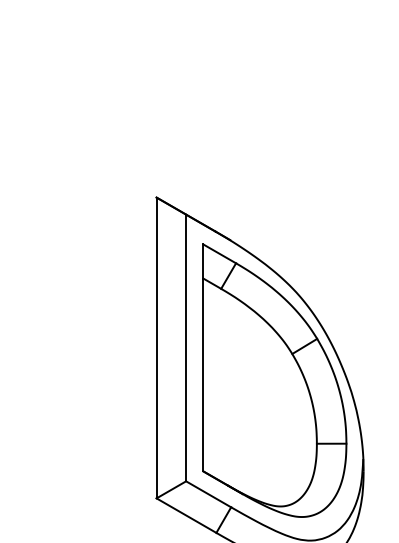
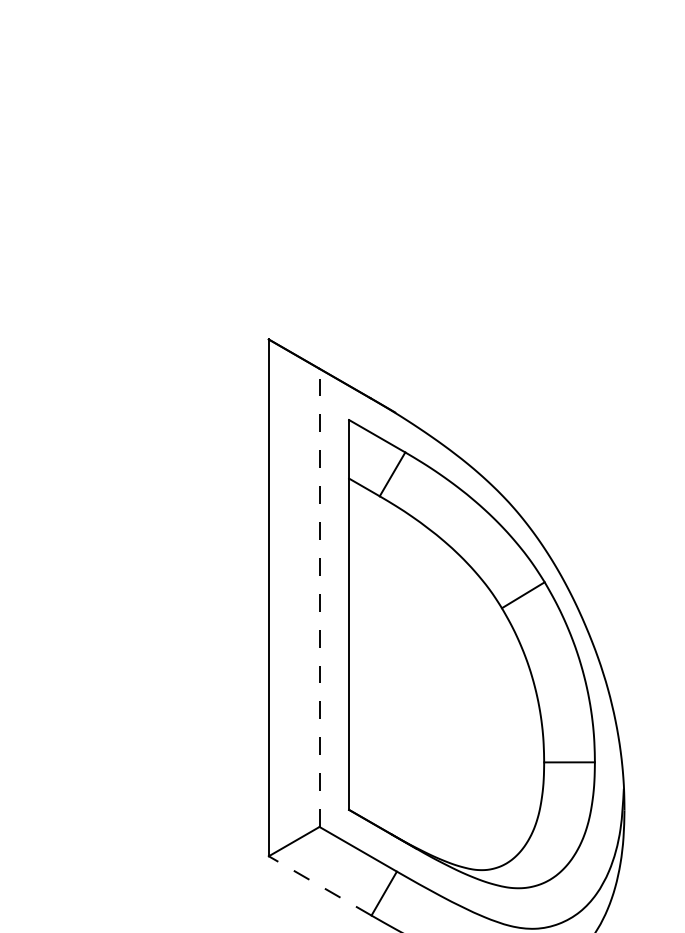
line: (186, 347) -> (320, 597), solid -> dashed
line: (186, 515) -> (320, 885), solid -> dashed

